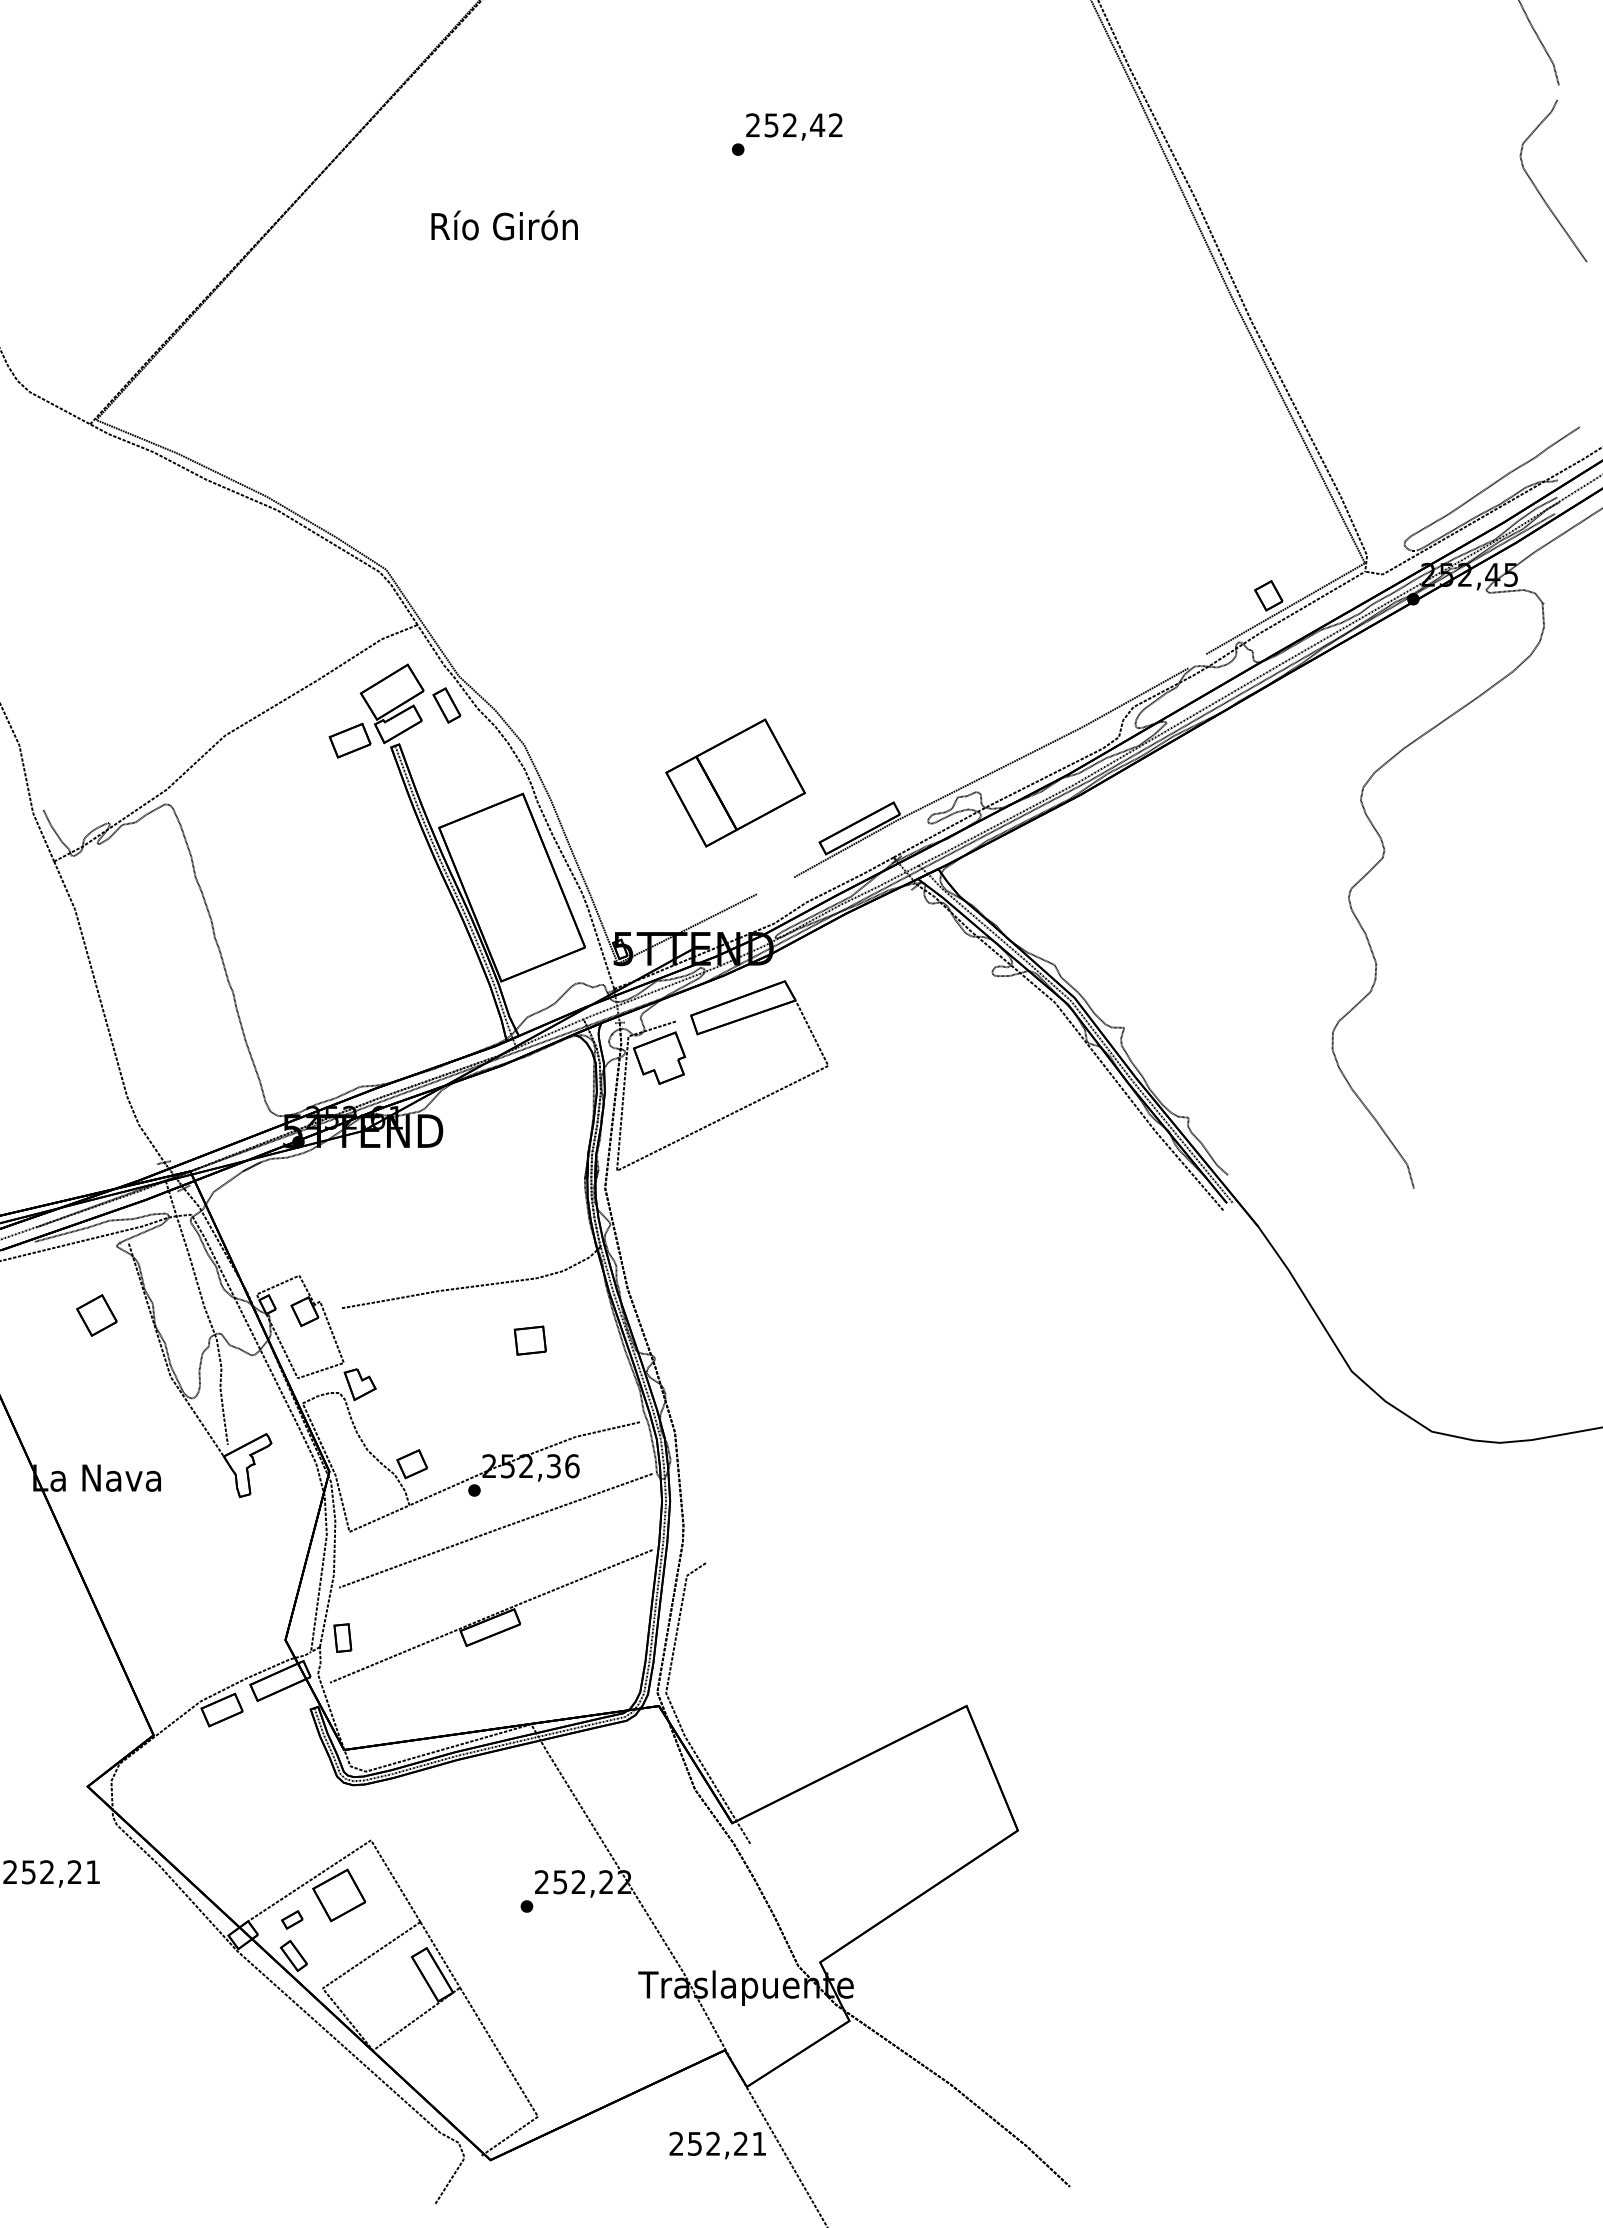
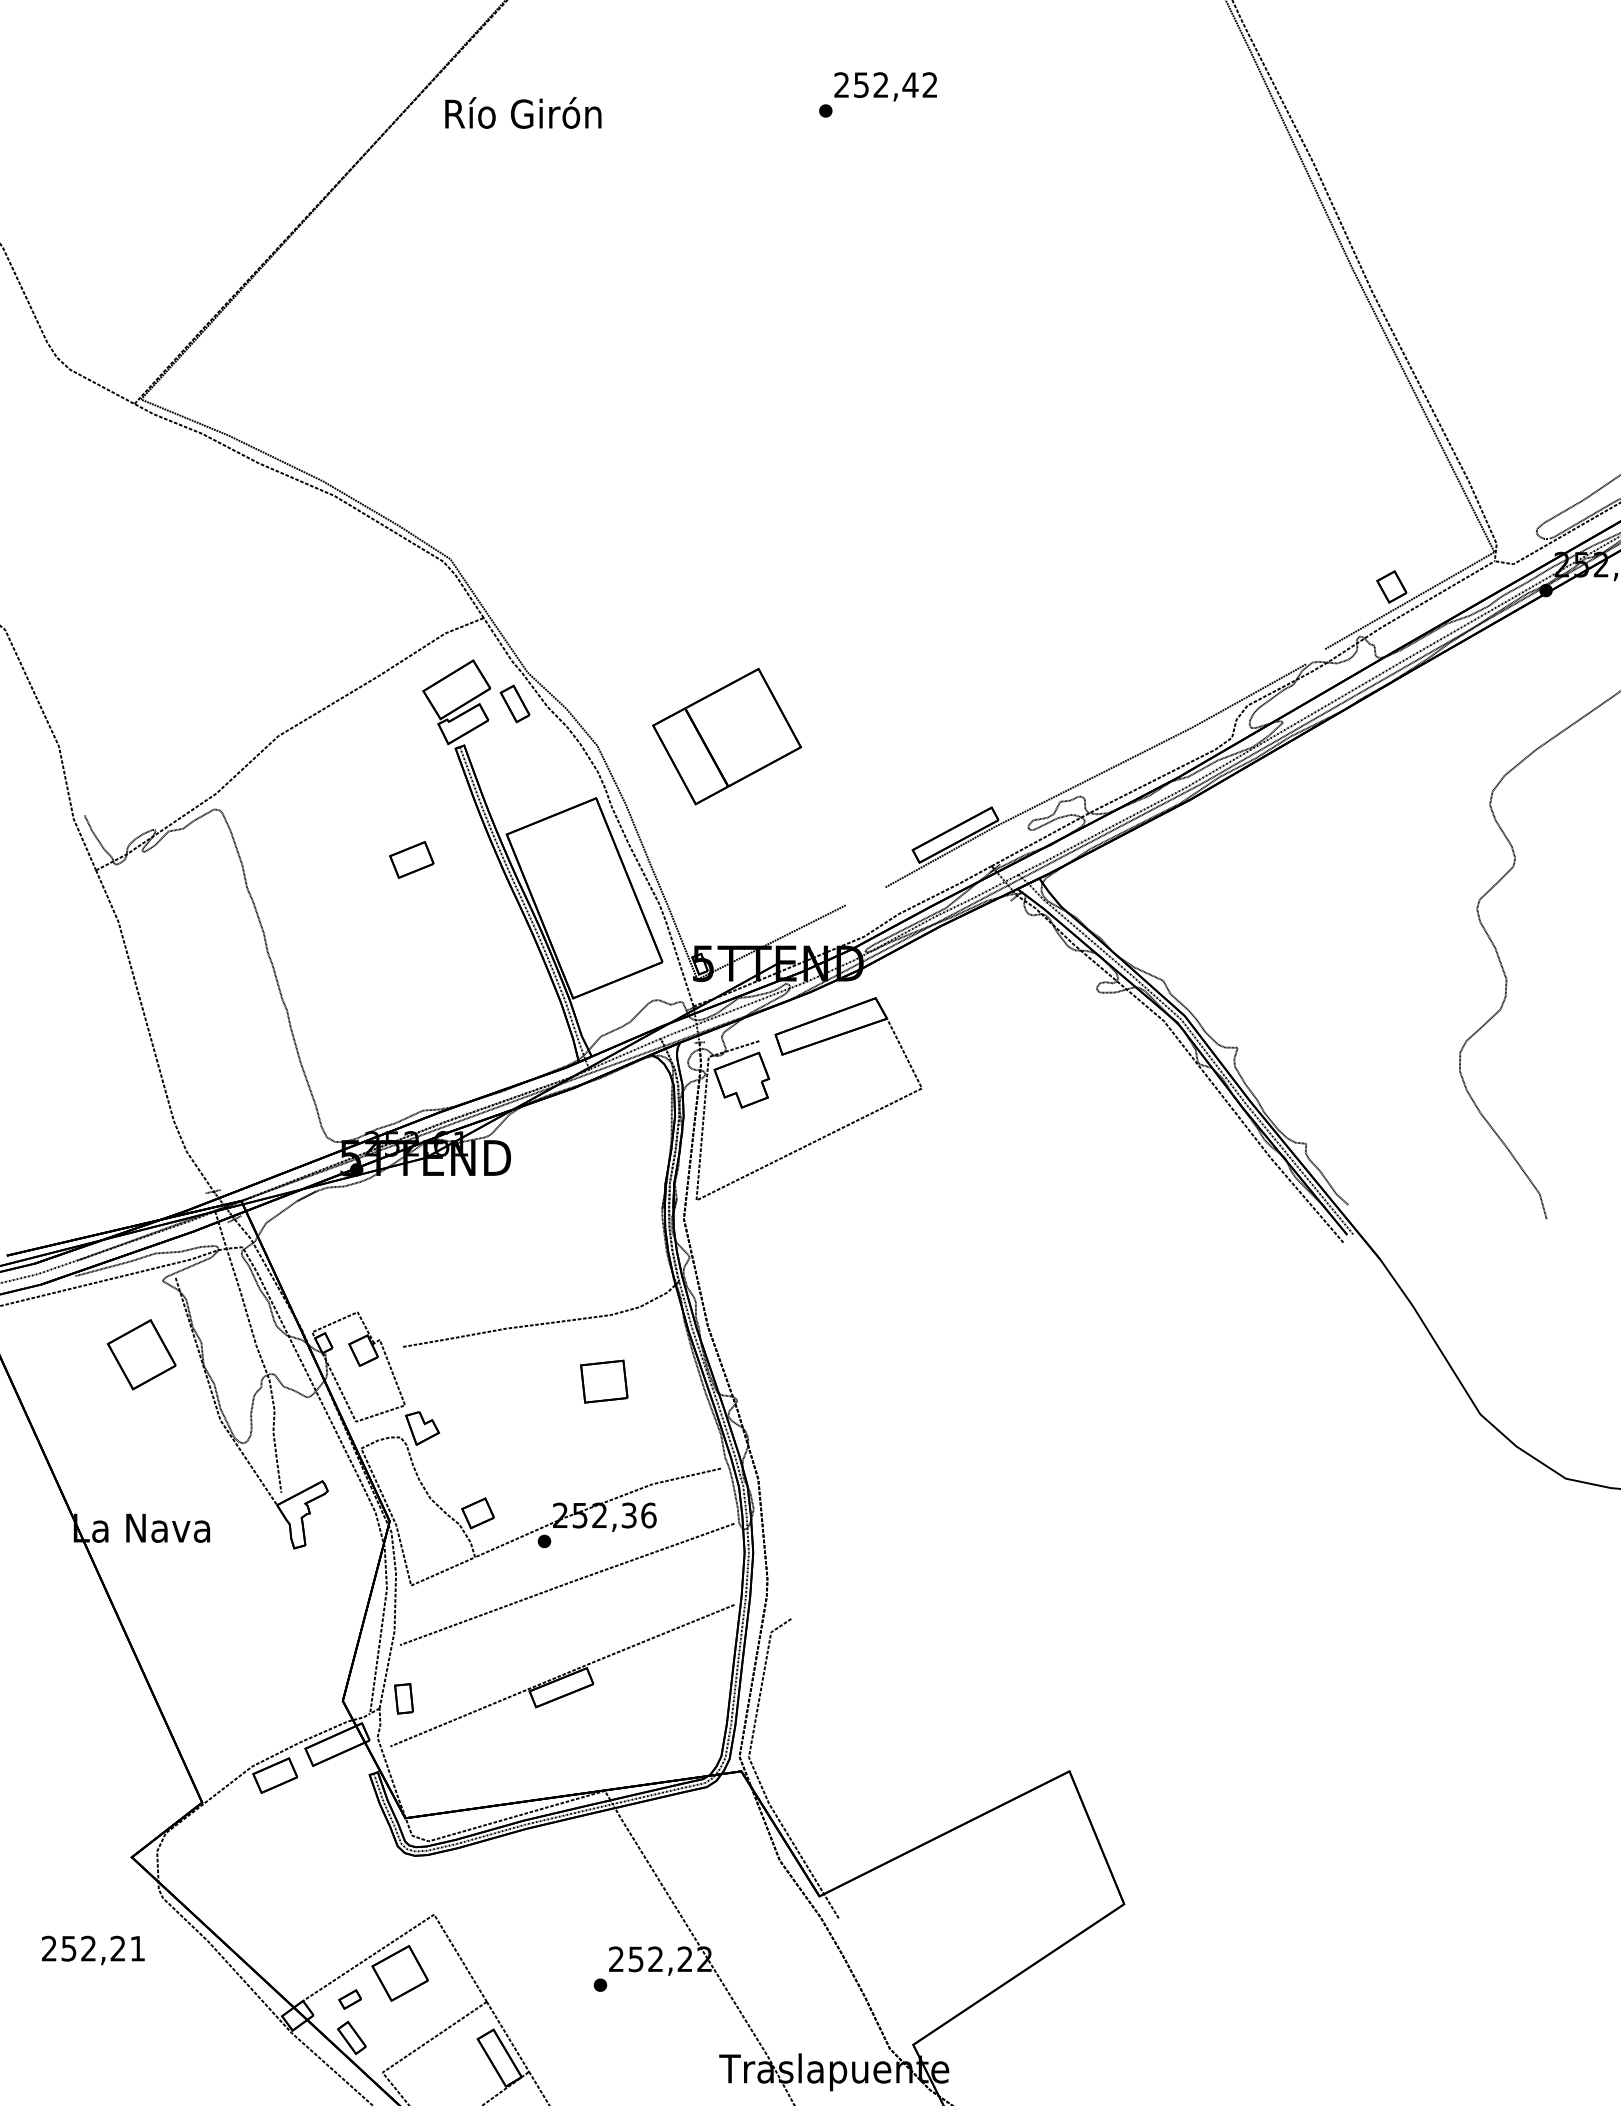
text: (504, 225) -> (523, 112), moved
part: (349, 740) -> (411, 859), moved
part: (735, 782) -> (726, 735), moved
part: (96, 1315) -> (141, 1354), size x1.6
part: (529, 1340) -> (603, 1381), size x1.4

